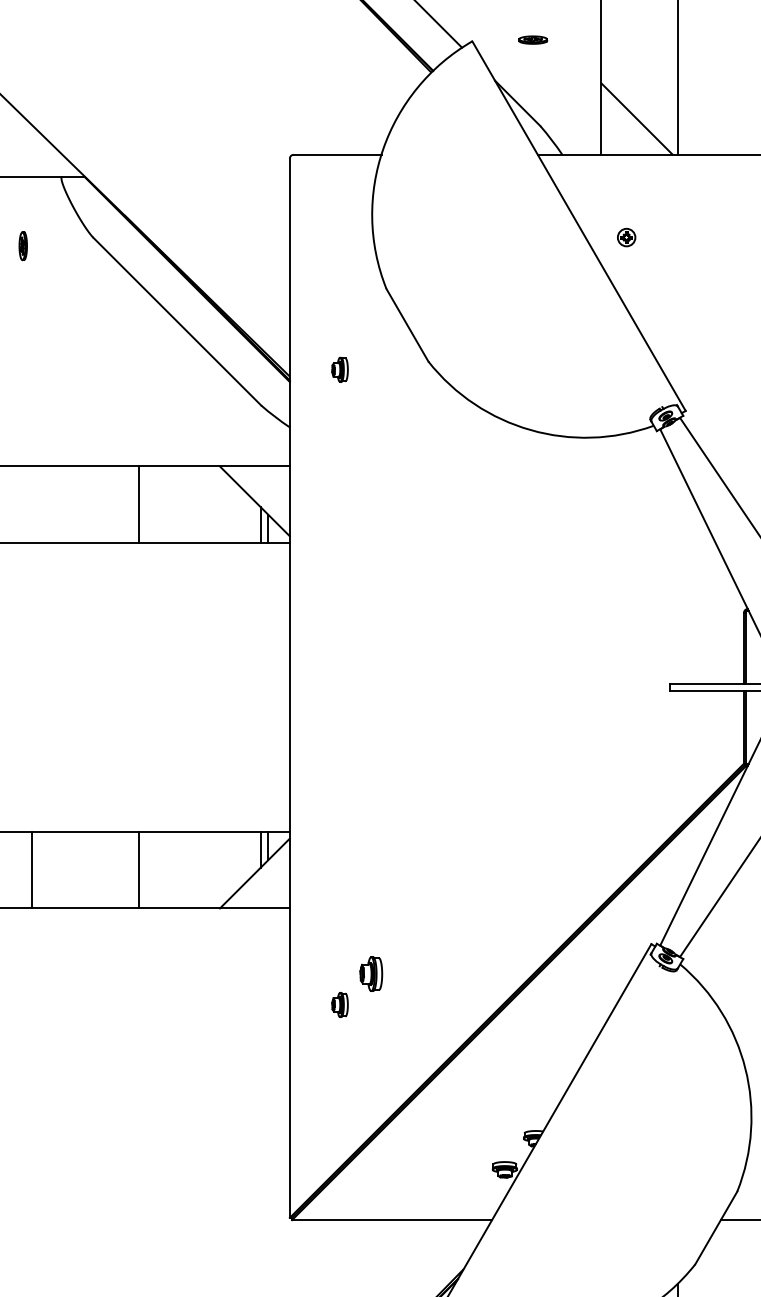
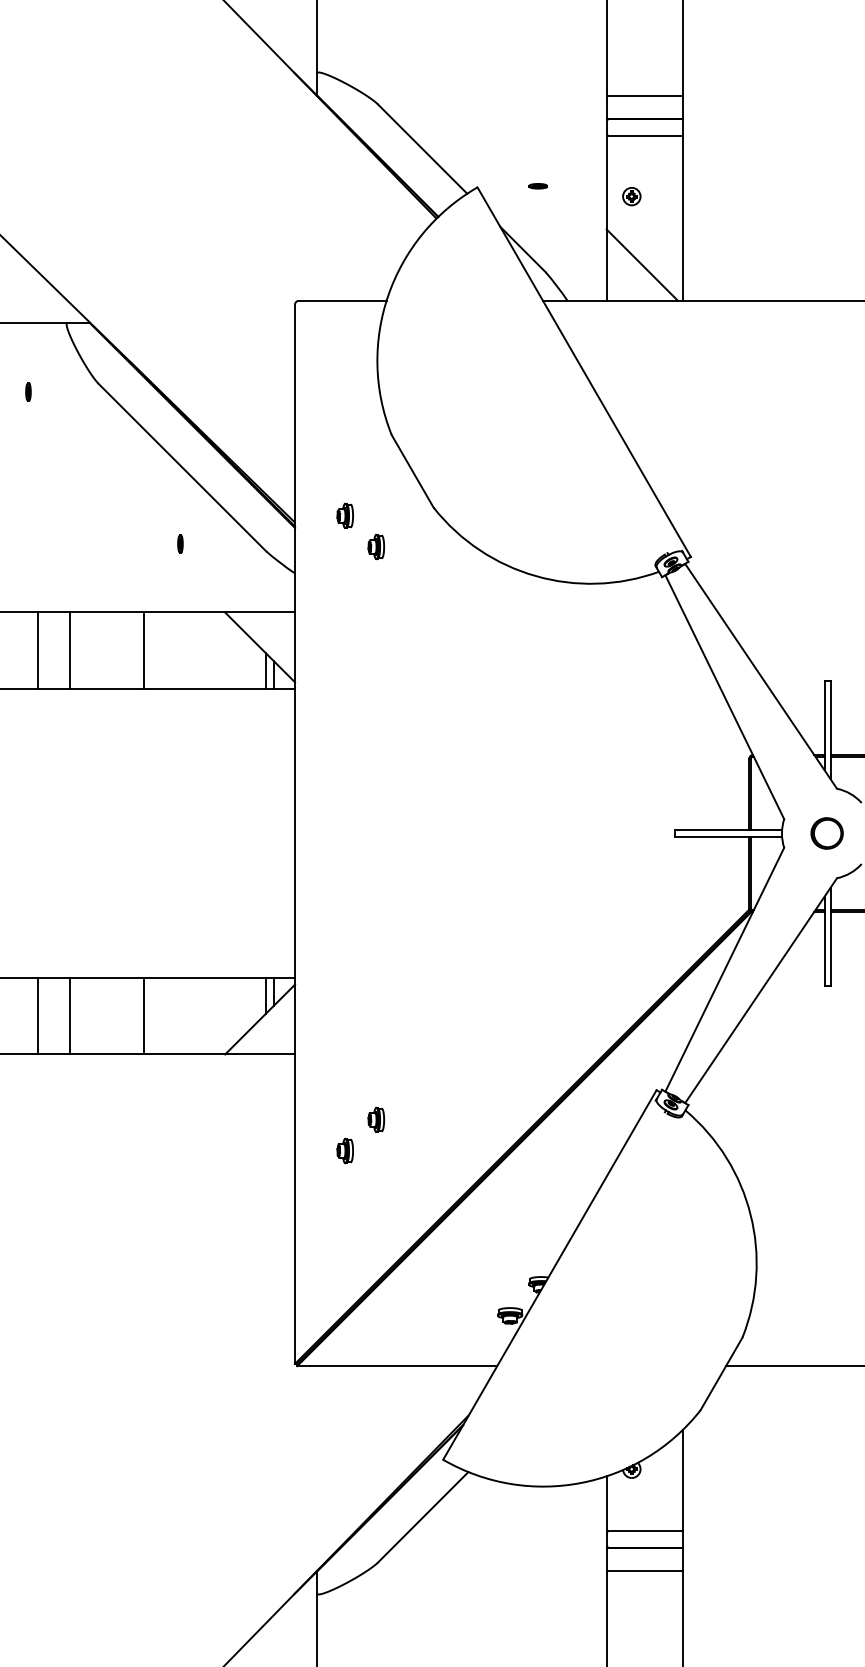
part: (532, 40) -> (537, 186), size x0.62
part: (626, 237) -> (631, 196), moved
part: (23, 245) -> (28, 391), size x0.62
part: (175, 397) -> (180, 543), added
part: (370, 401) -> (375, 547), added
line: (32, 504) -> (37, 650), added
line: (65, 504) -> (70, 650), added
line: (65, 870) -> (70, 1016), added
part: (370, 973) -> (375, 1119), size x0.71

